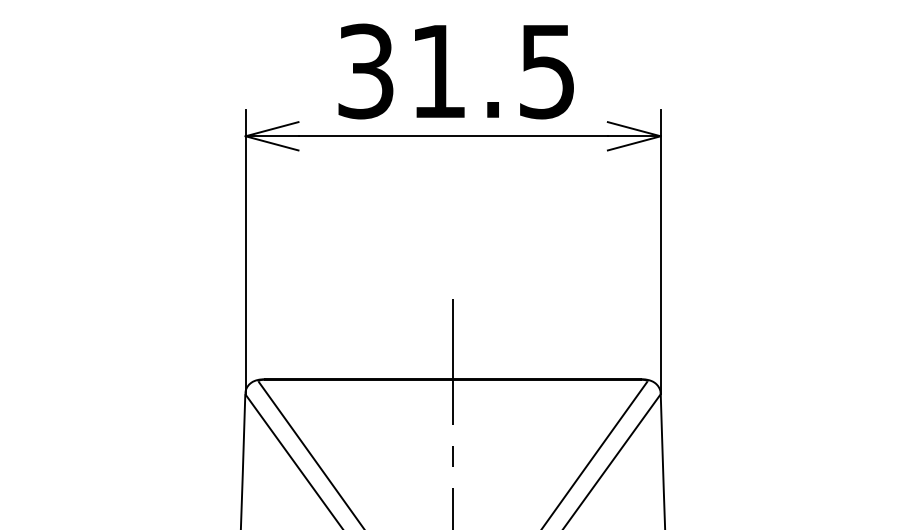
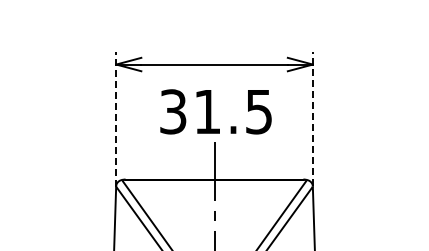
text: (455, 70) -> (215, 111), moved
line: (246, 250) -> (116, 118), solid -> dashed
line: (659, 250) -> (312, 118), solid -> dashed

